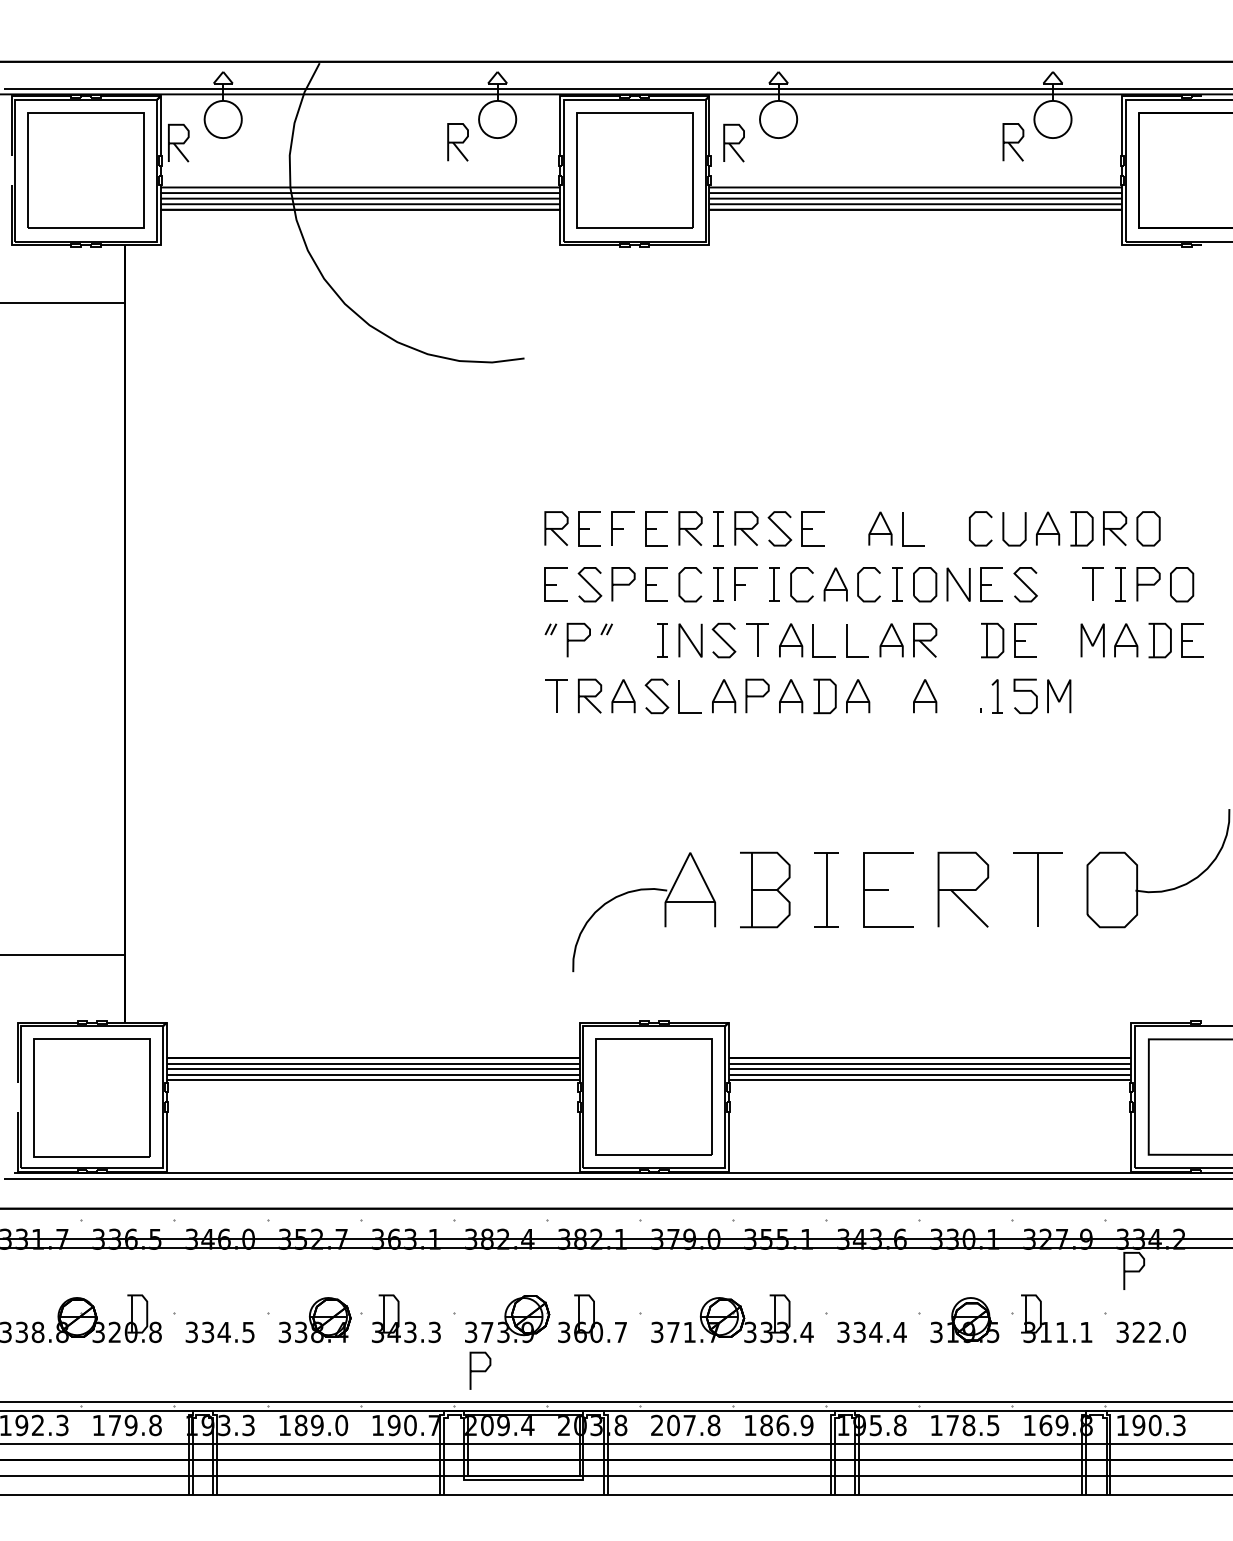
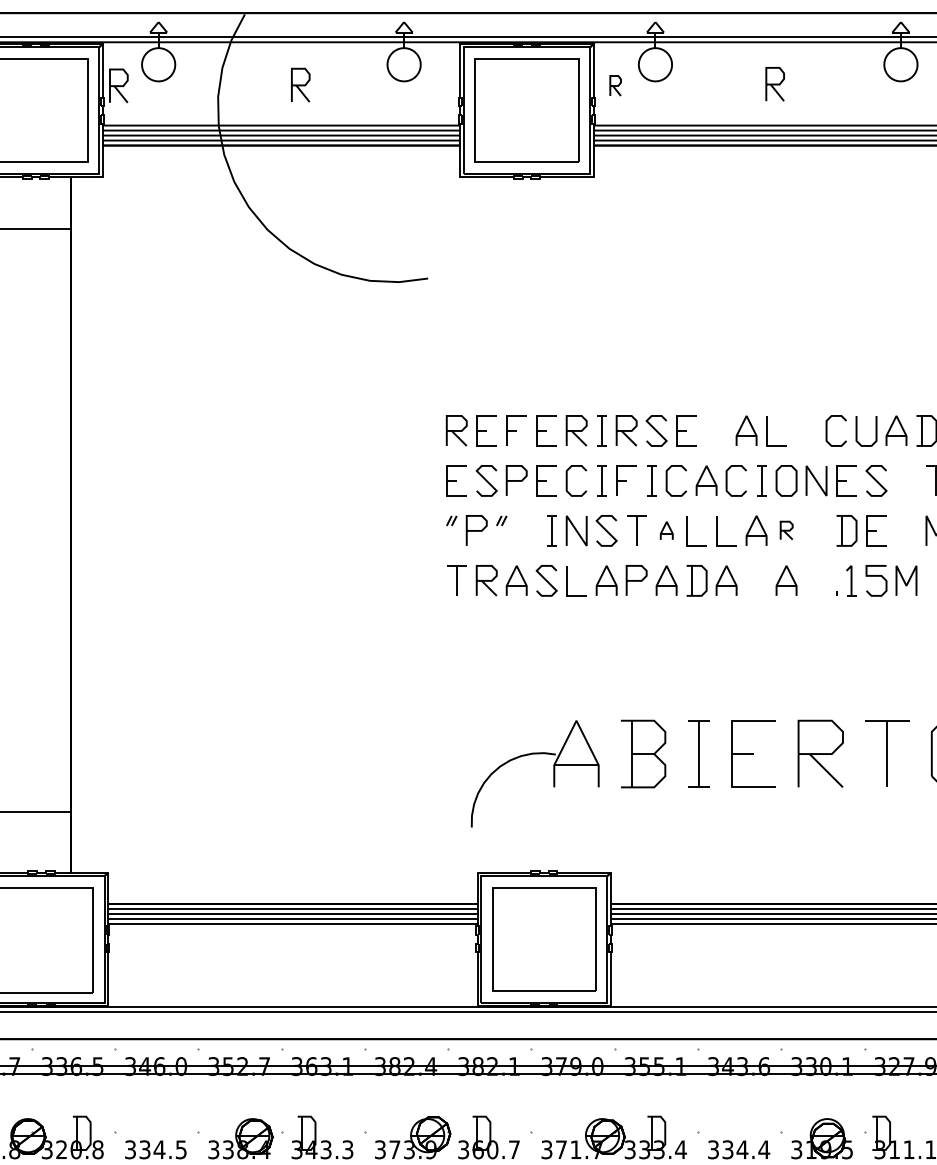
part: (457, 142) -> (300, 85), moved
part: (733, 142) -> (615, 85), size x0.6
part: (1013, 142) -> (775, 84), moved
part: (925, 639) -> (786, 529), size x0.6
part: (791, 640) -> (667, 530), size x0.6

